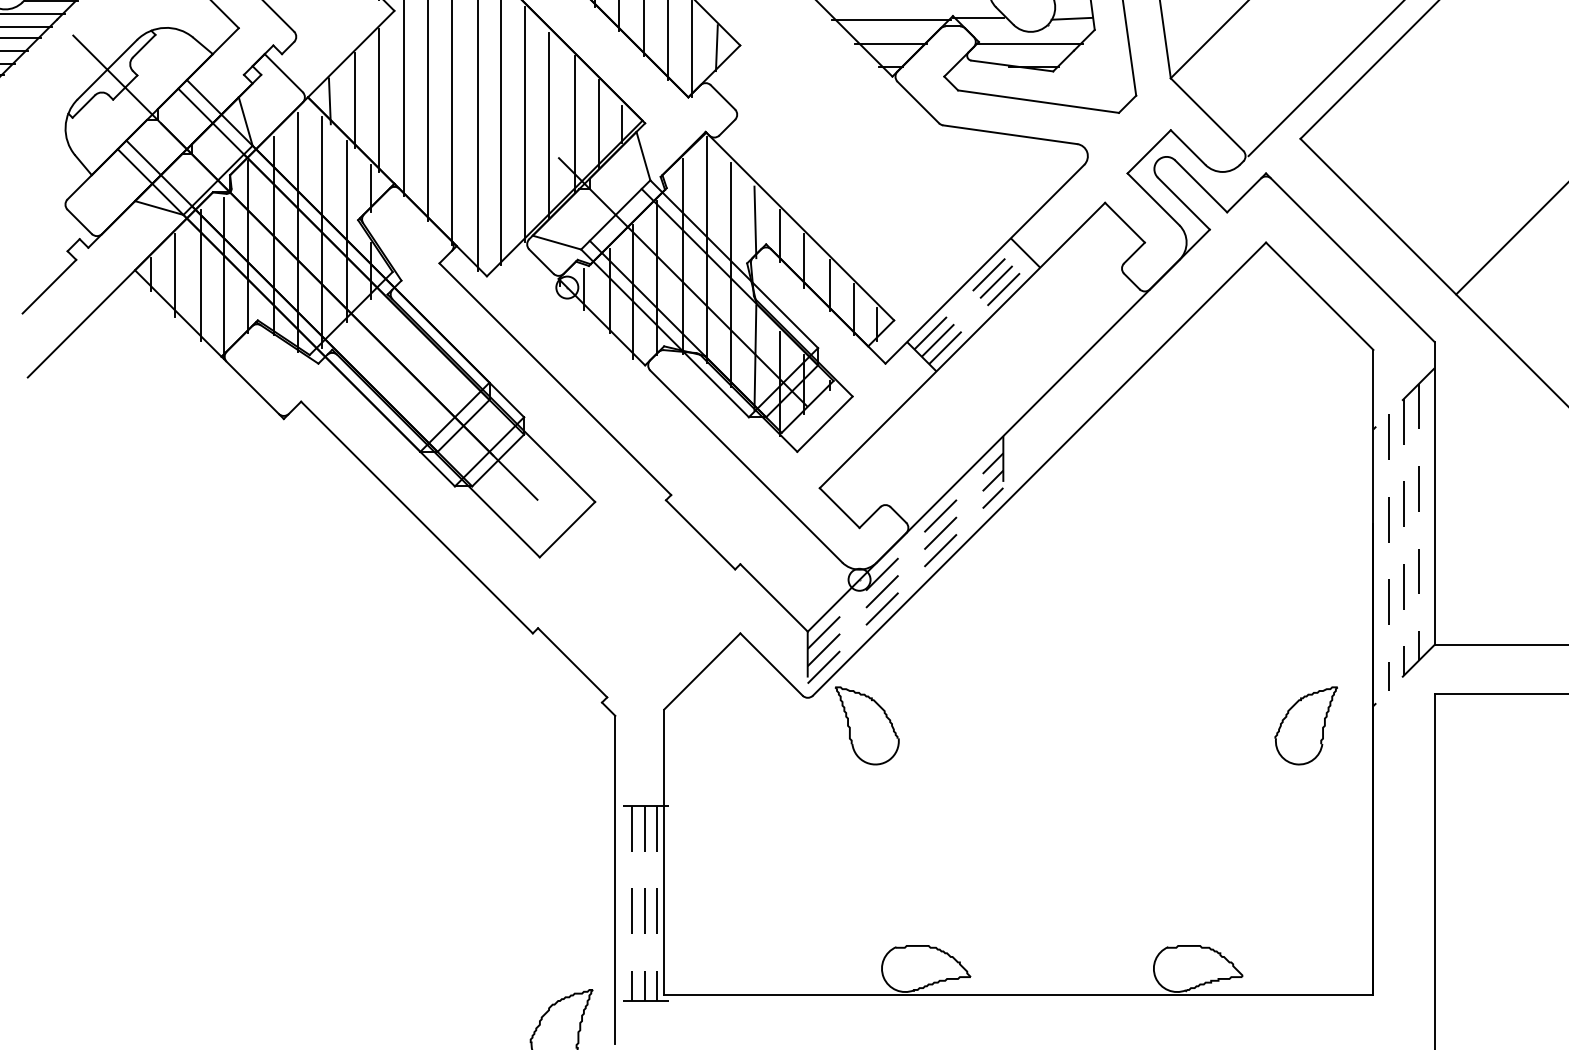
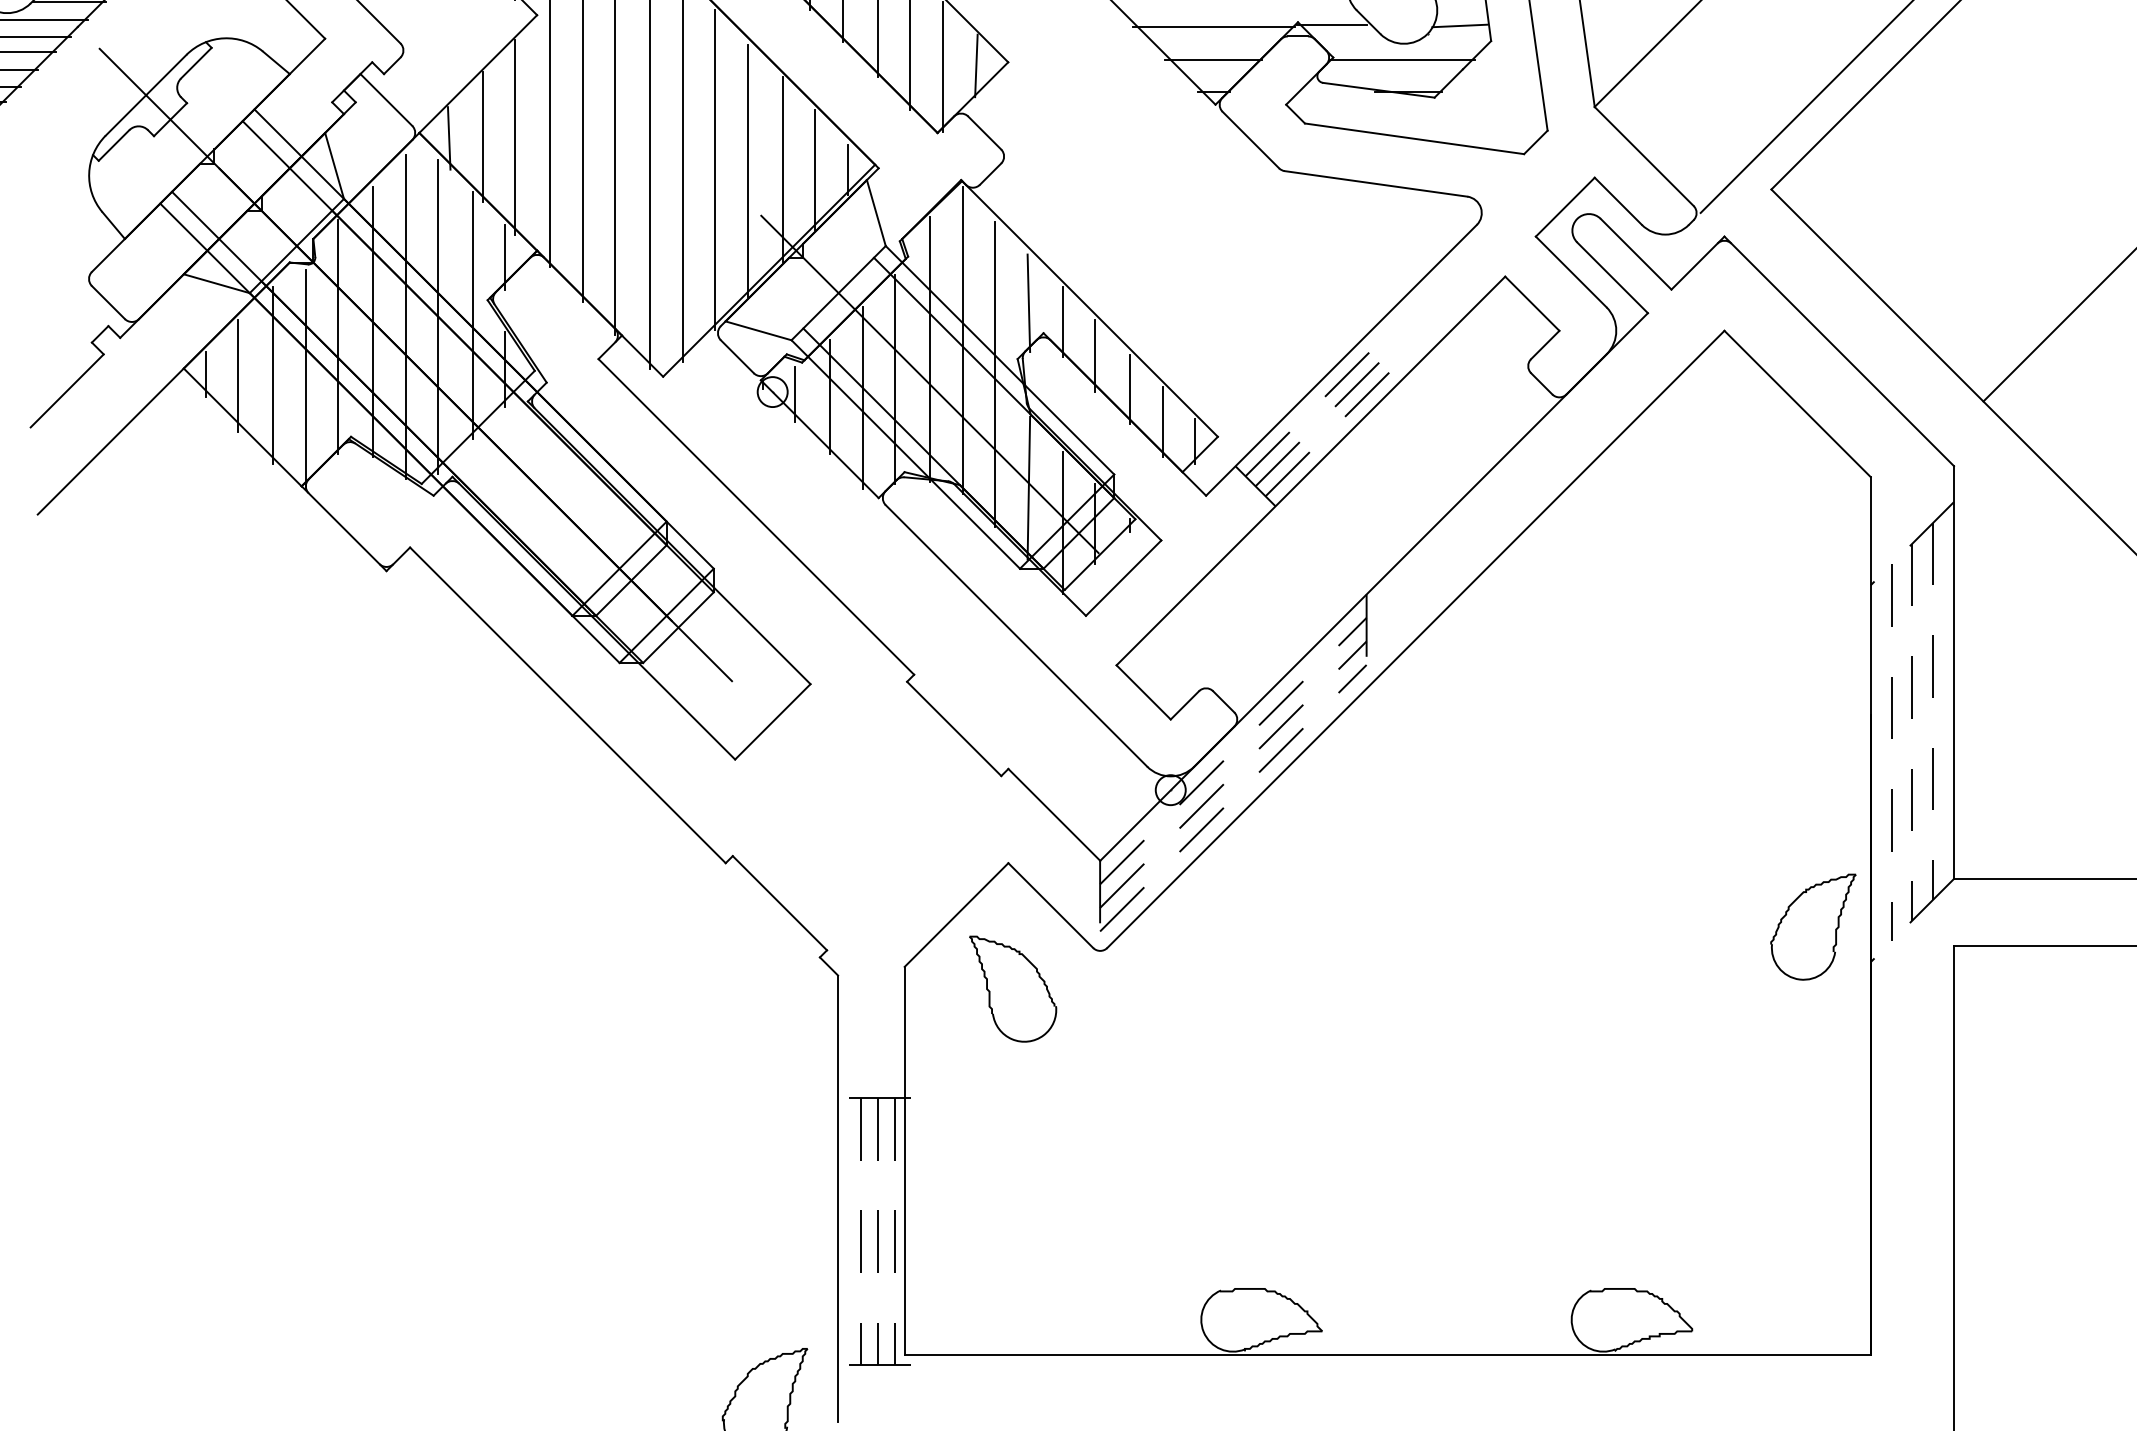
line: (1025, 252) -> (1396, 344), removed
part: (867, 725) -> (1013, 988), moved
part: (1306, 725) -> (1813, 926), moved

